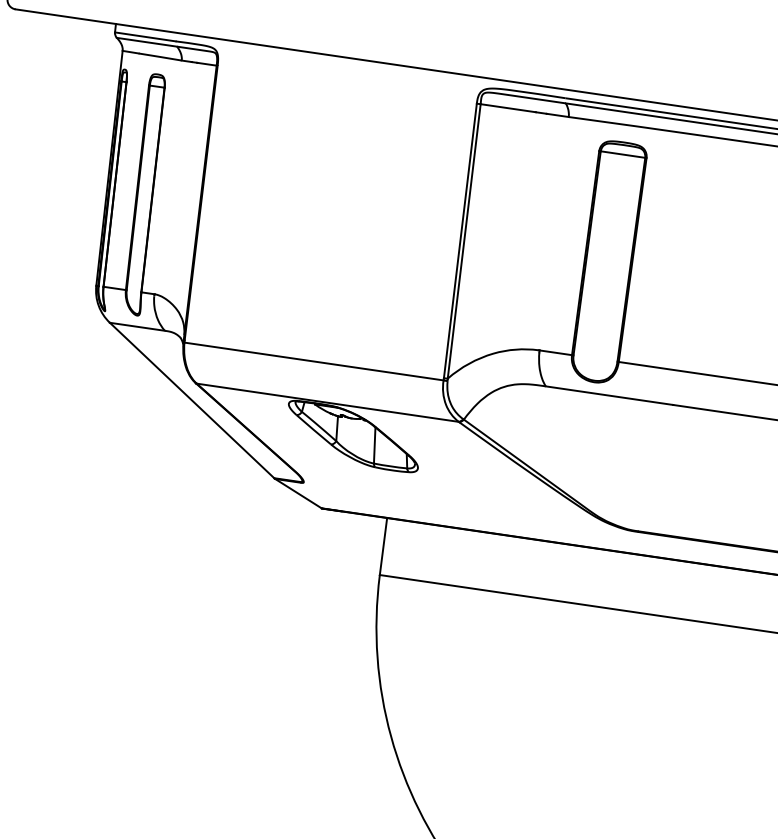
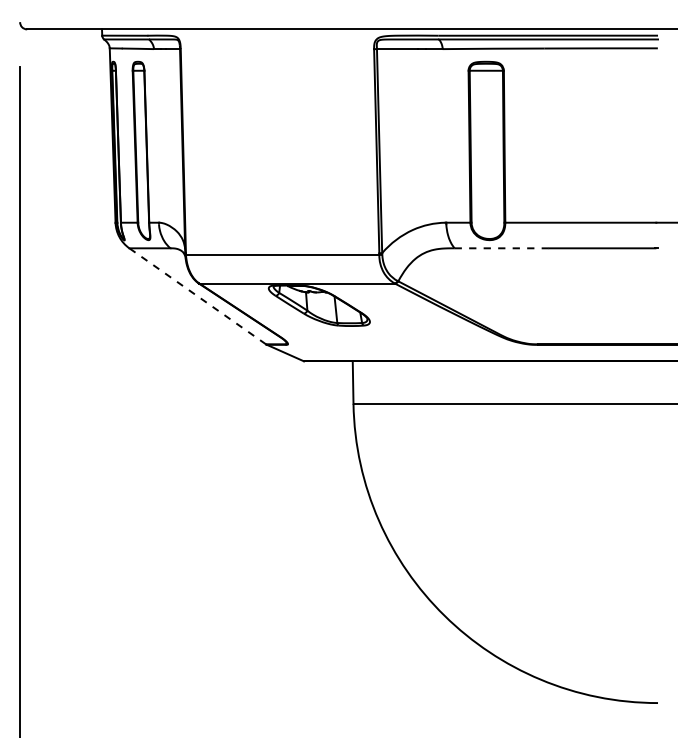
line: (609, 395) -> (502, 248), solid -> dashed
line: (191, 400) -> (197, 296), solid -> dashed

